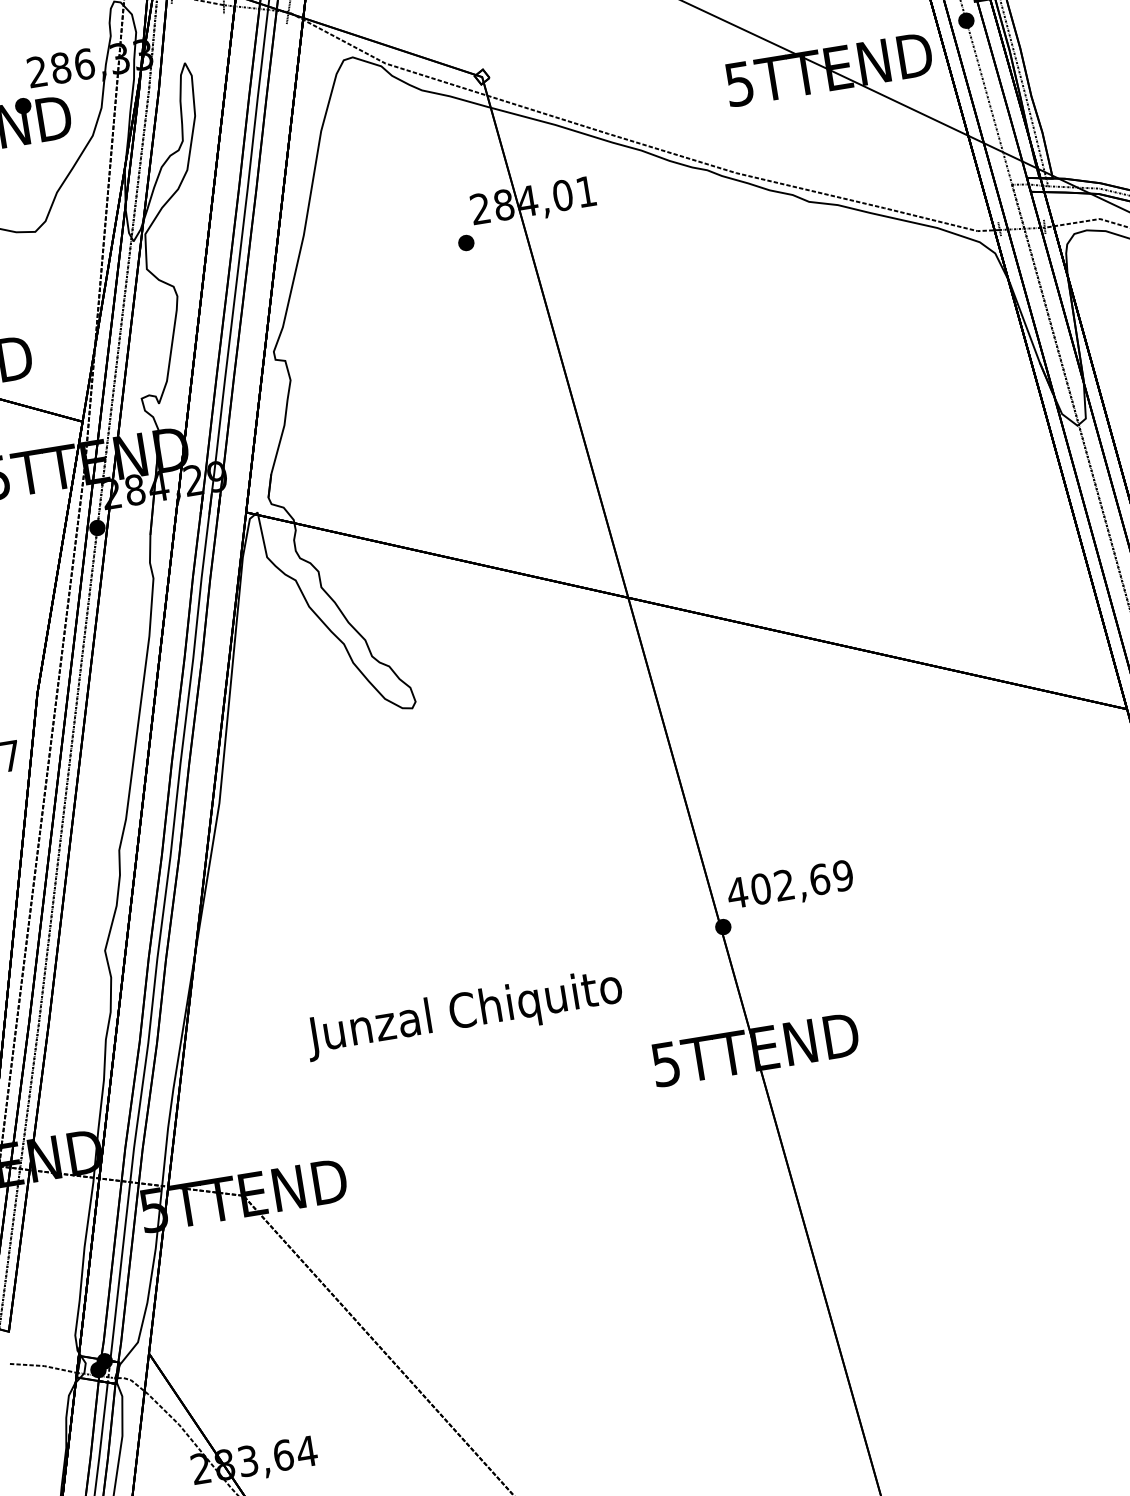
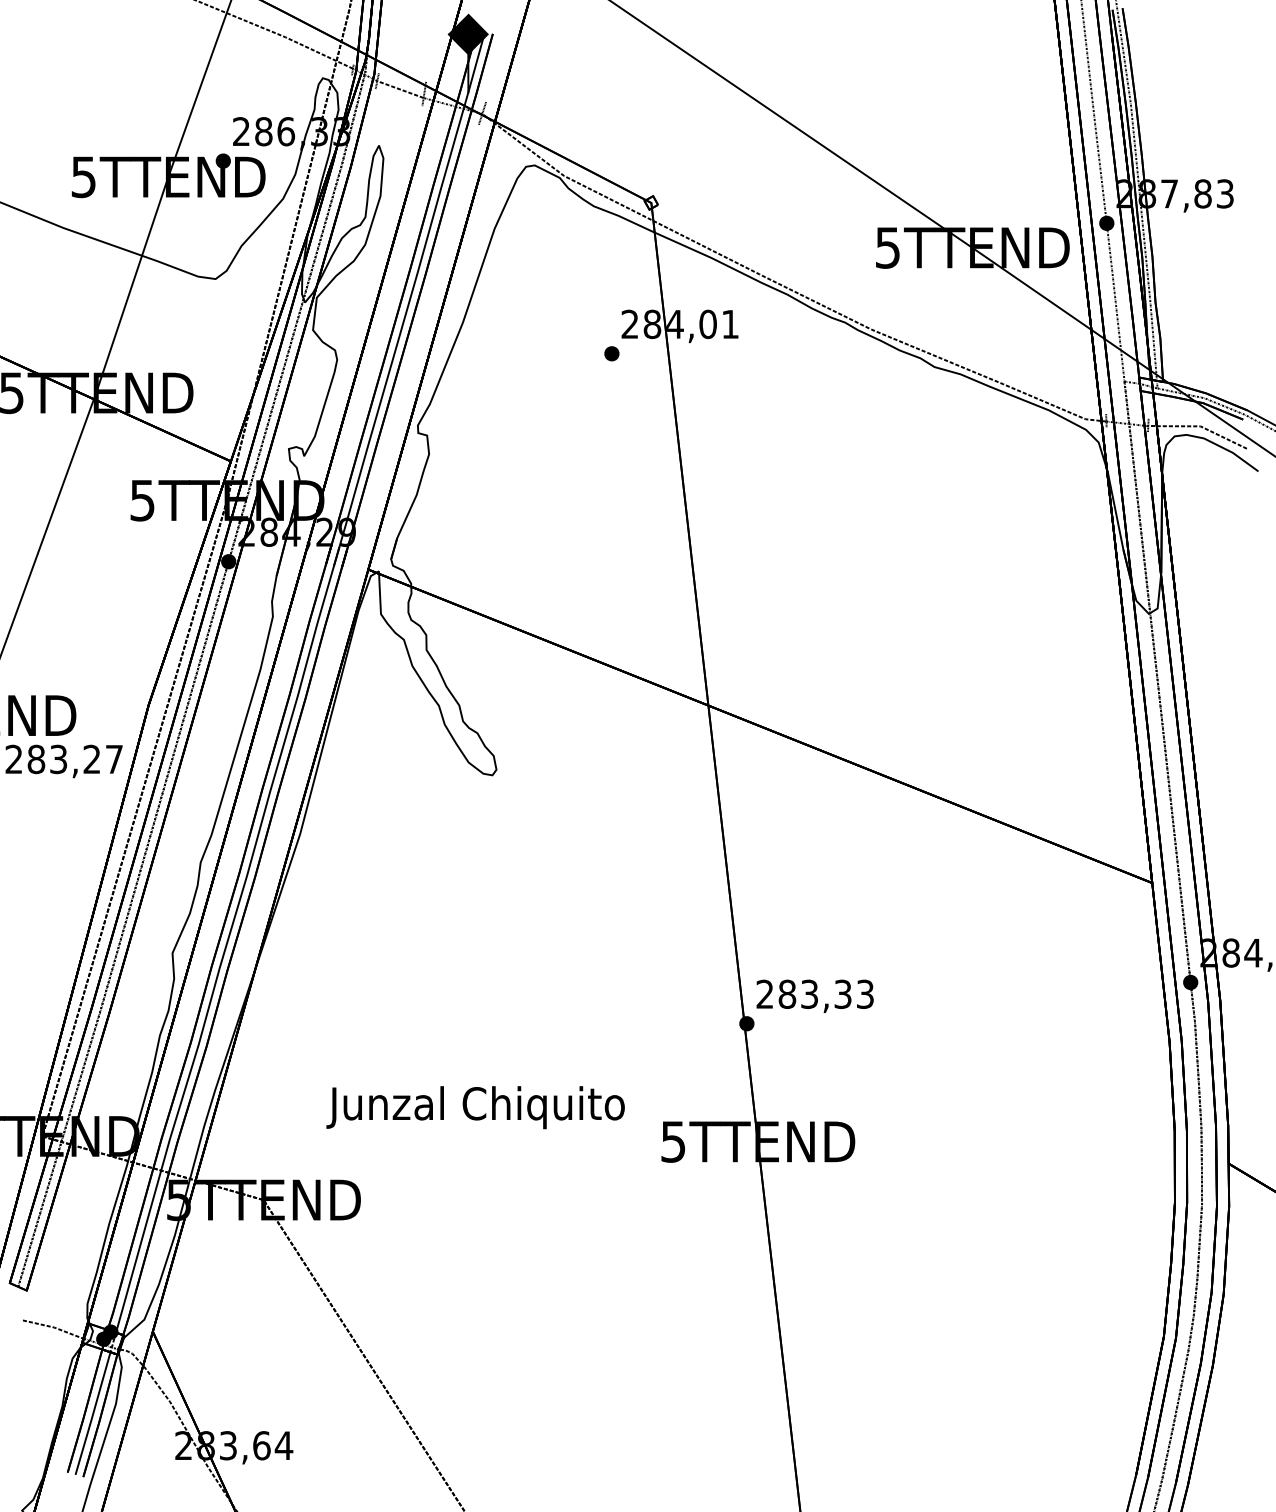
text: (789, 883) -> (814, 993), 402,69 -> 283,33
text: (464, 1014) -> (475, 1107), moved

